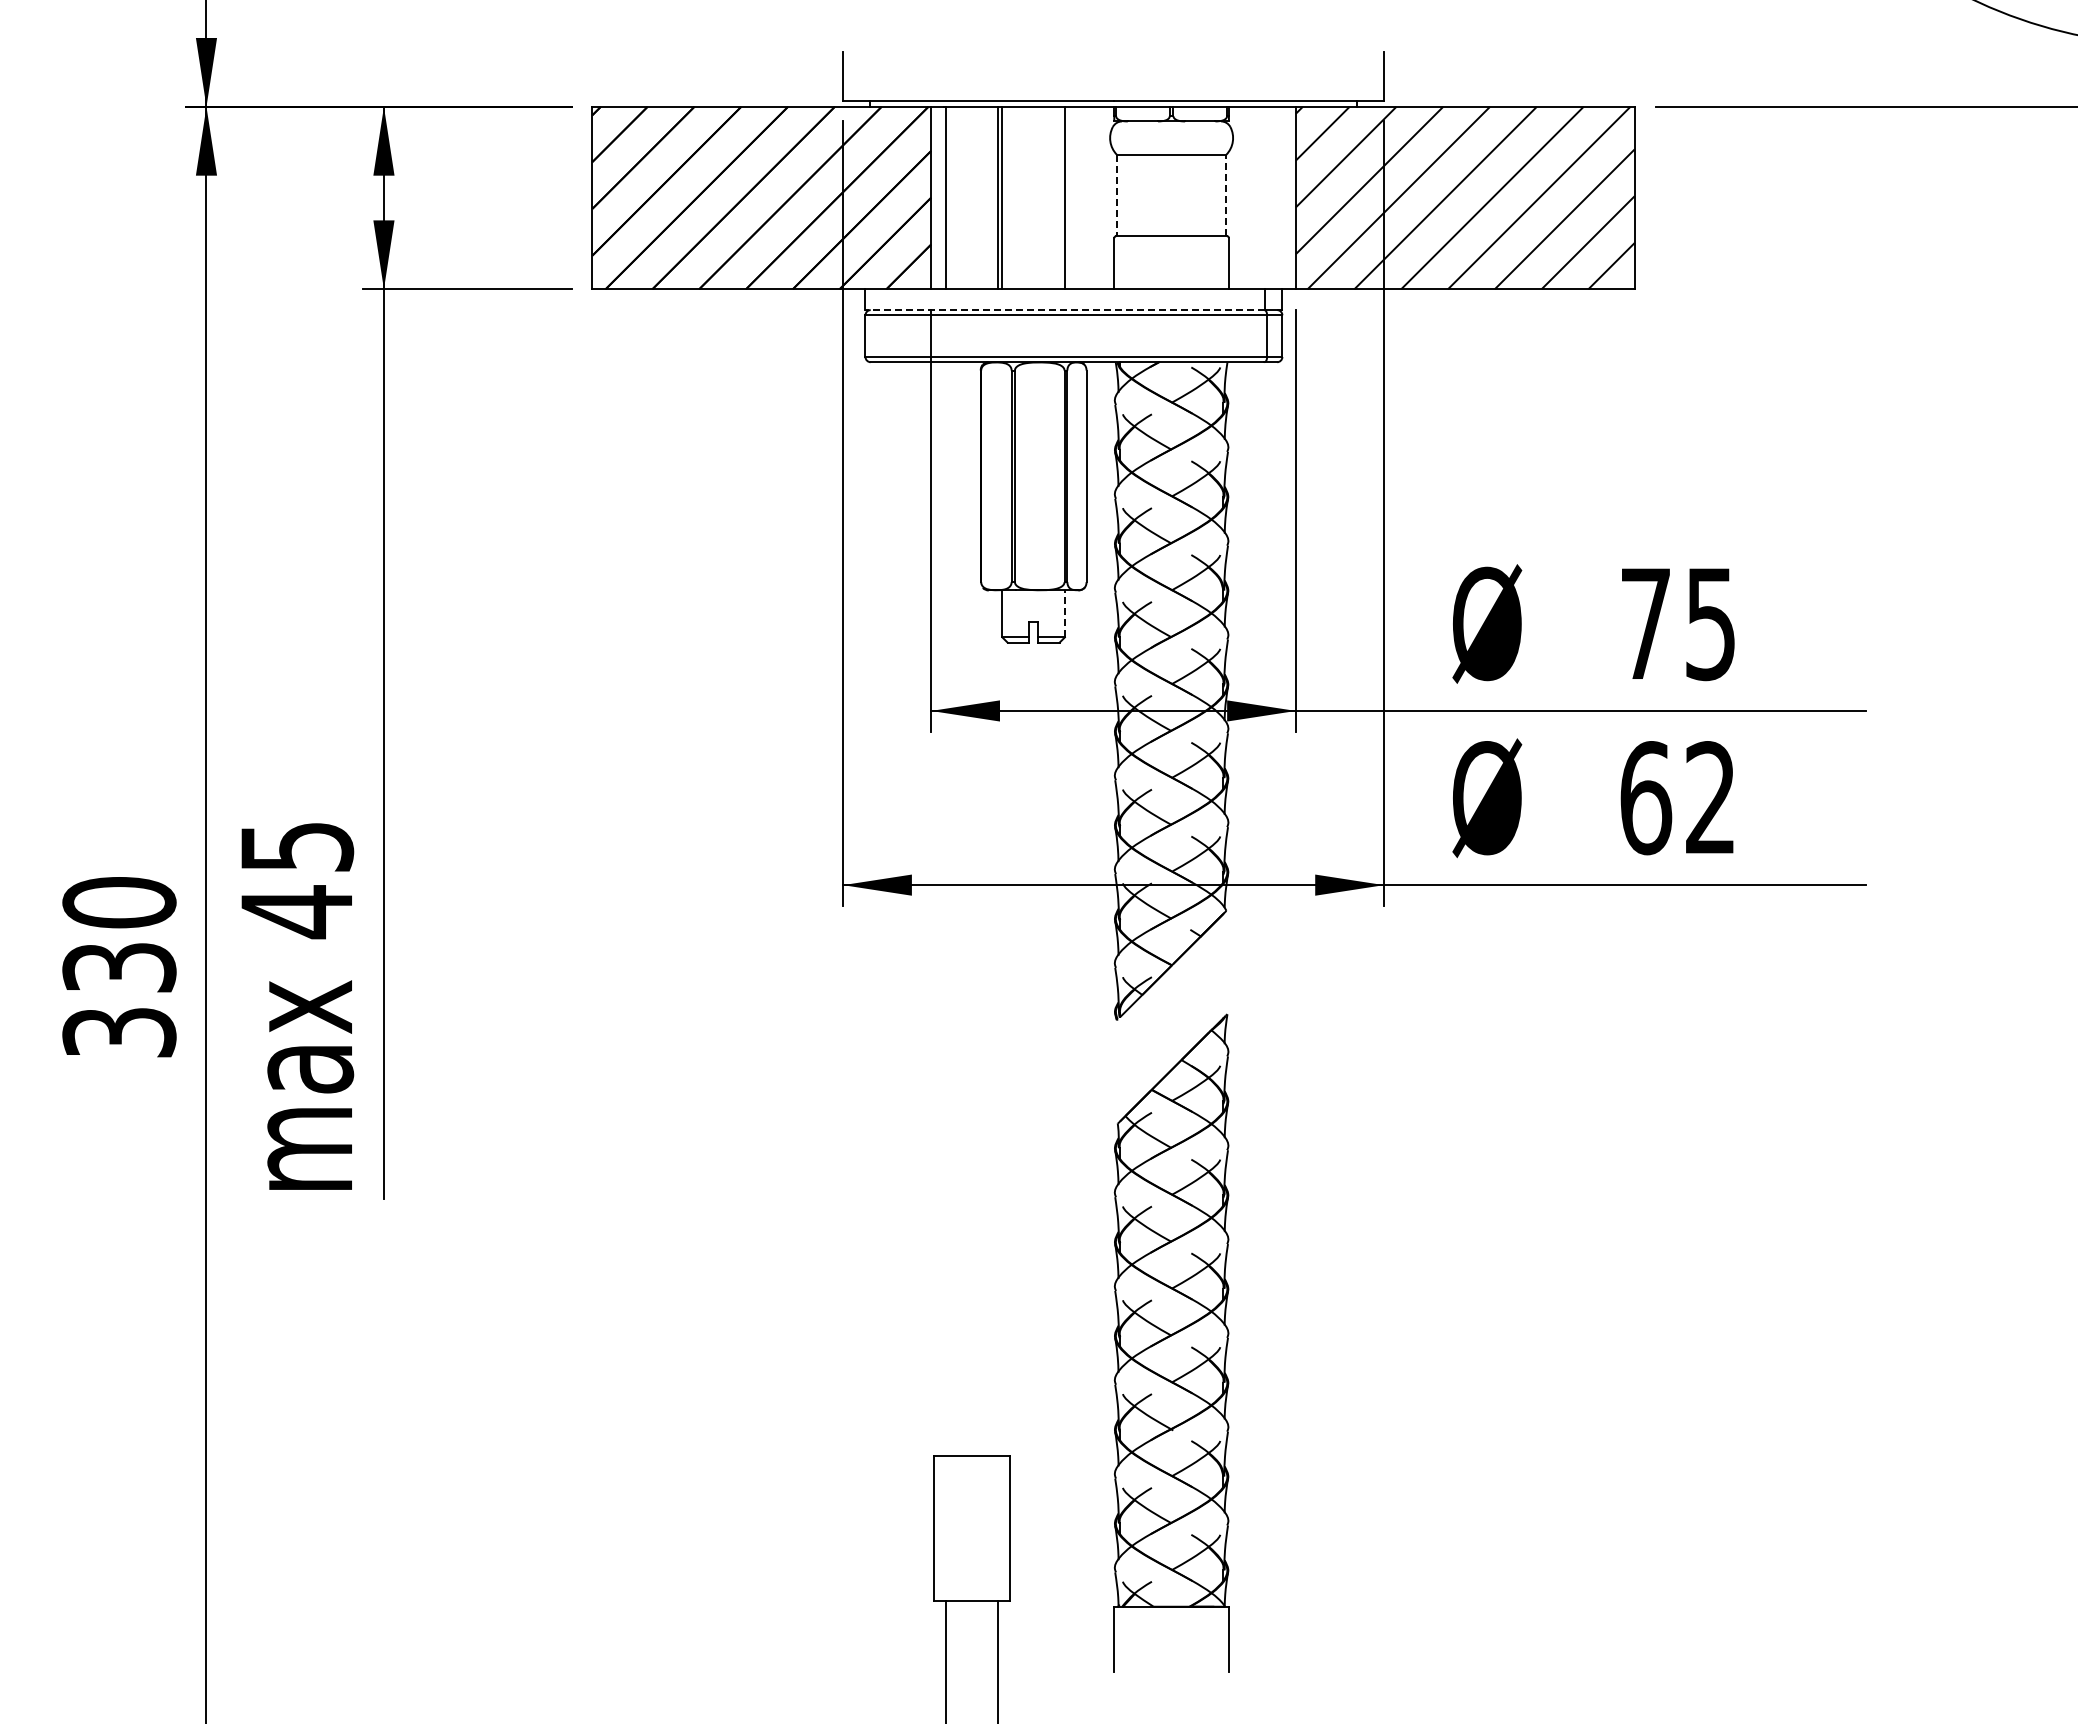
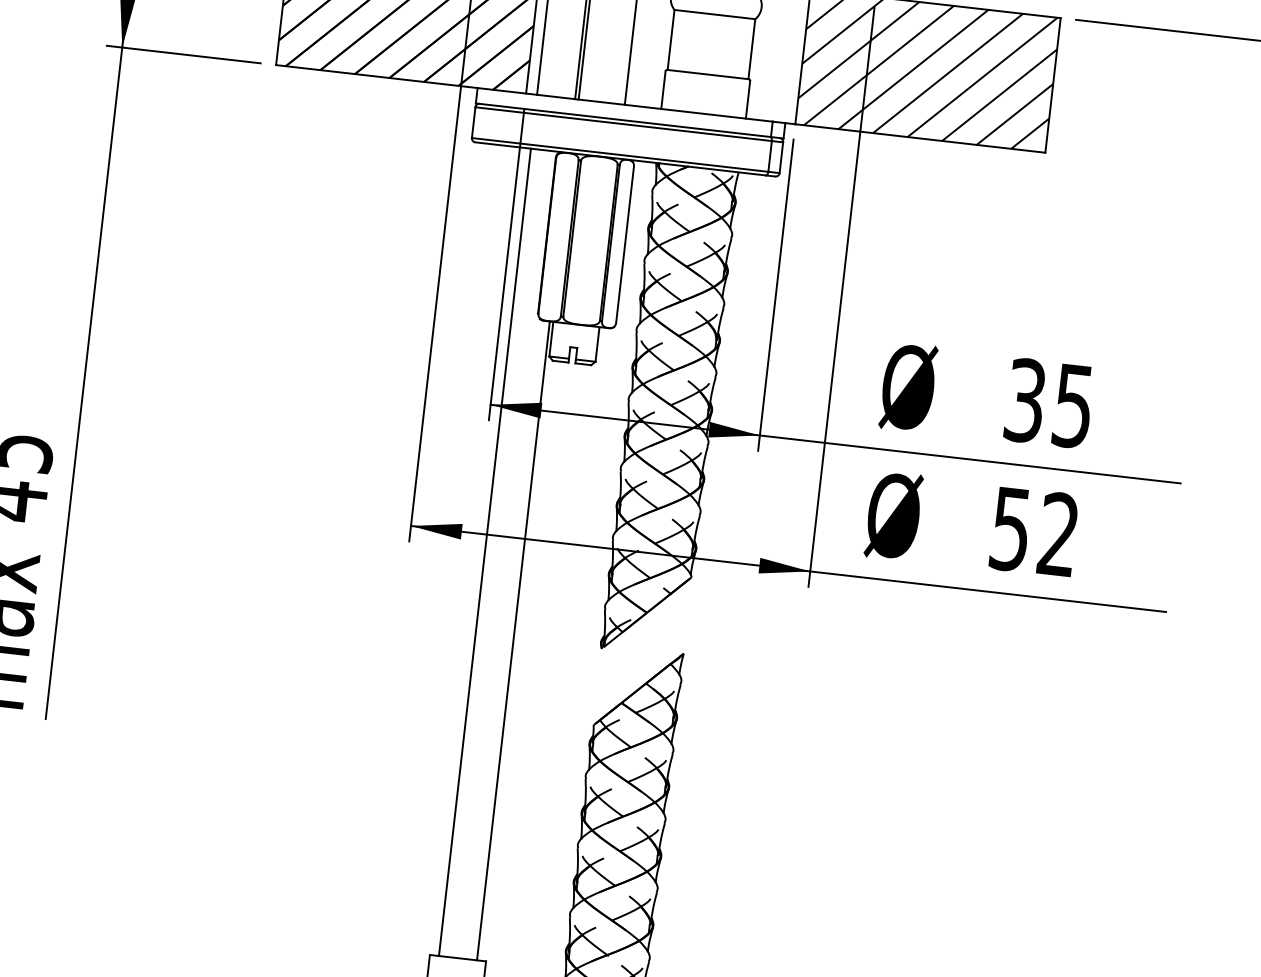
line: (1116, 195) -> (670, 39), dashed -> solid
line: (1226, 195) -> (751, 49), dashed -> solid
line: (1065, 310) -> (623, 120), dashed -> solid
line: (1064, 613) -> (597, 344), dashed -> solid
text: (1645, 623) -> (1025, 400), 75 -> 35
text: (1646, 798) -> (1011, 529), 62 -> 52
line: (946, 909) -> (485, 552), added
line: (997, 1023) -> (513, 641), added

